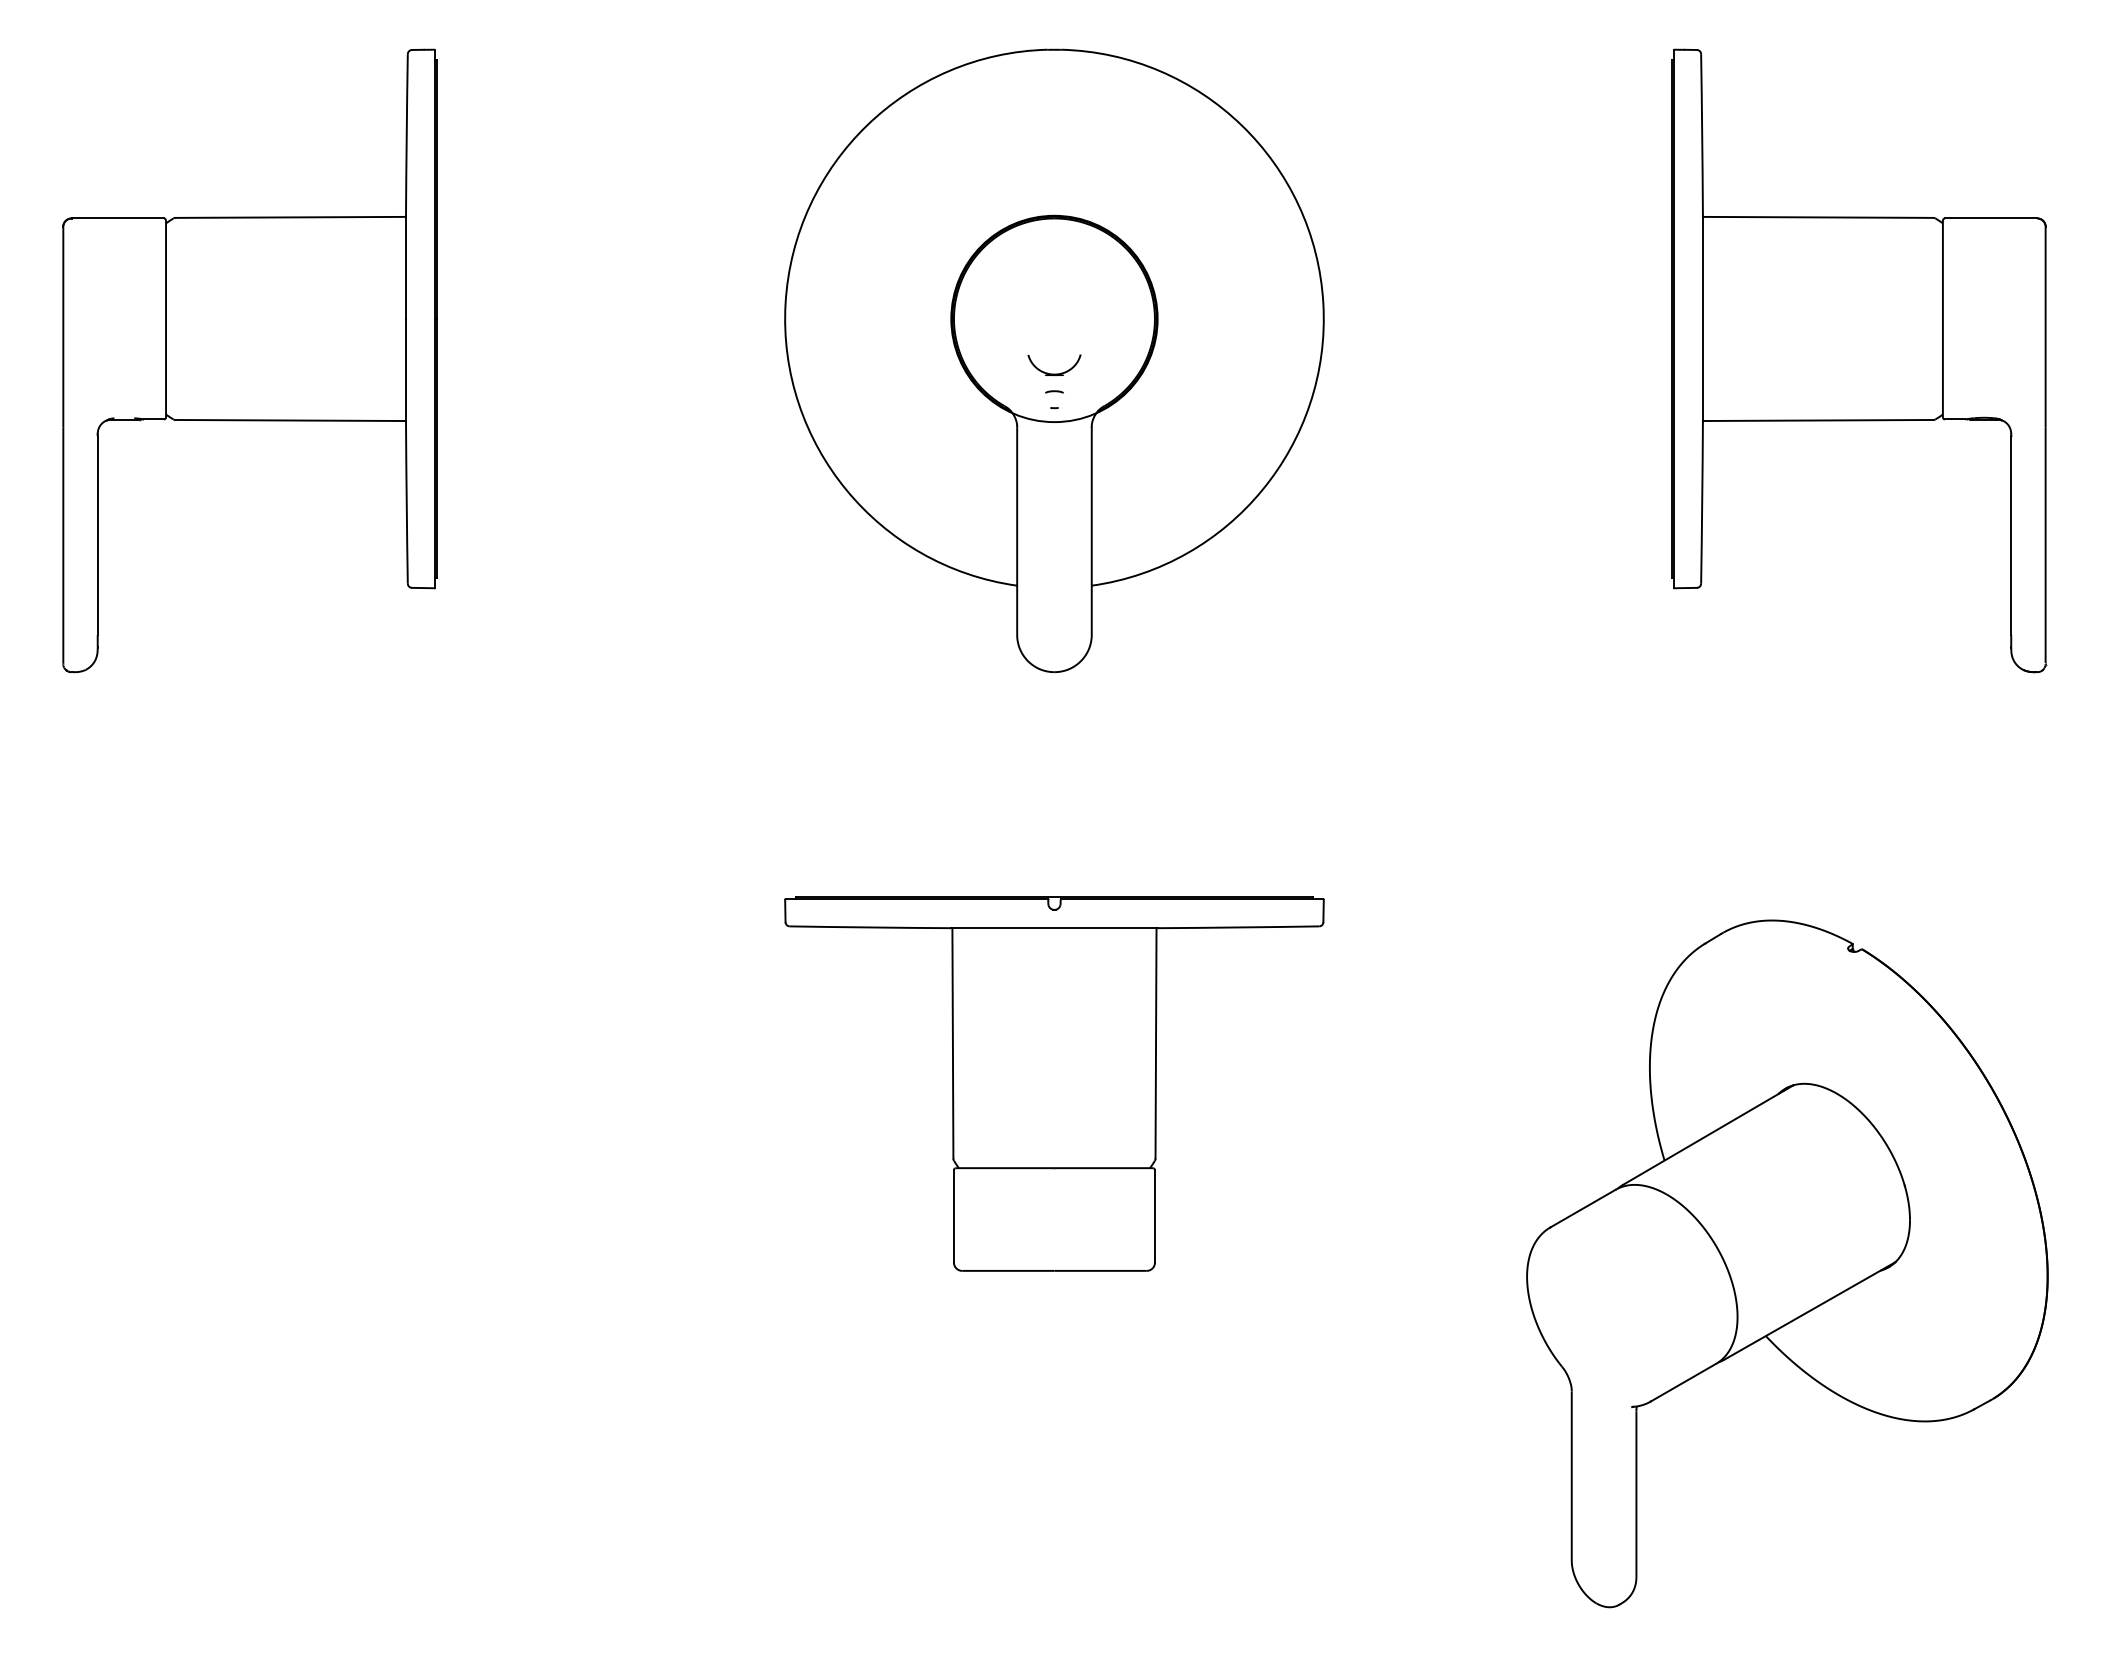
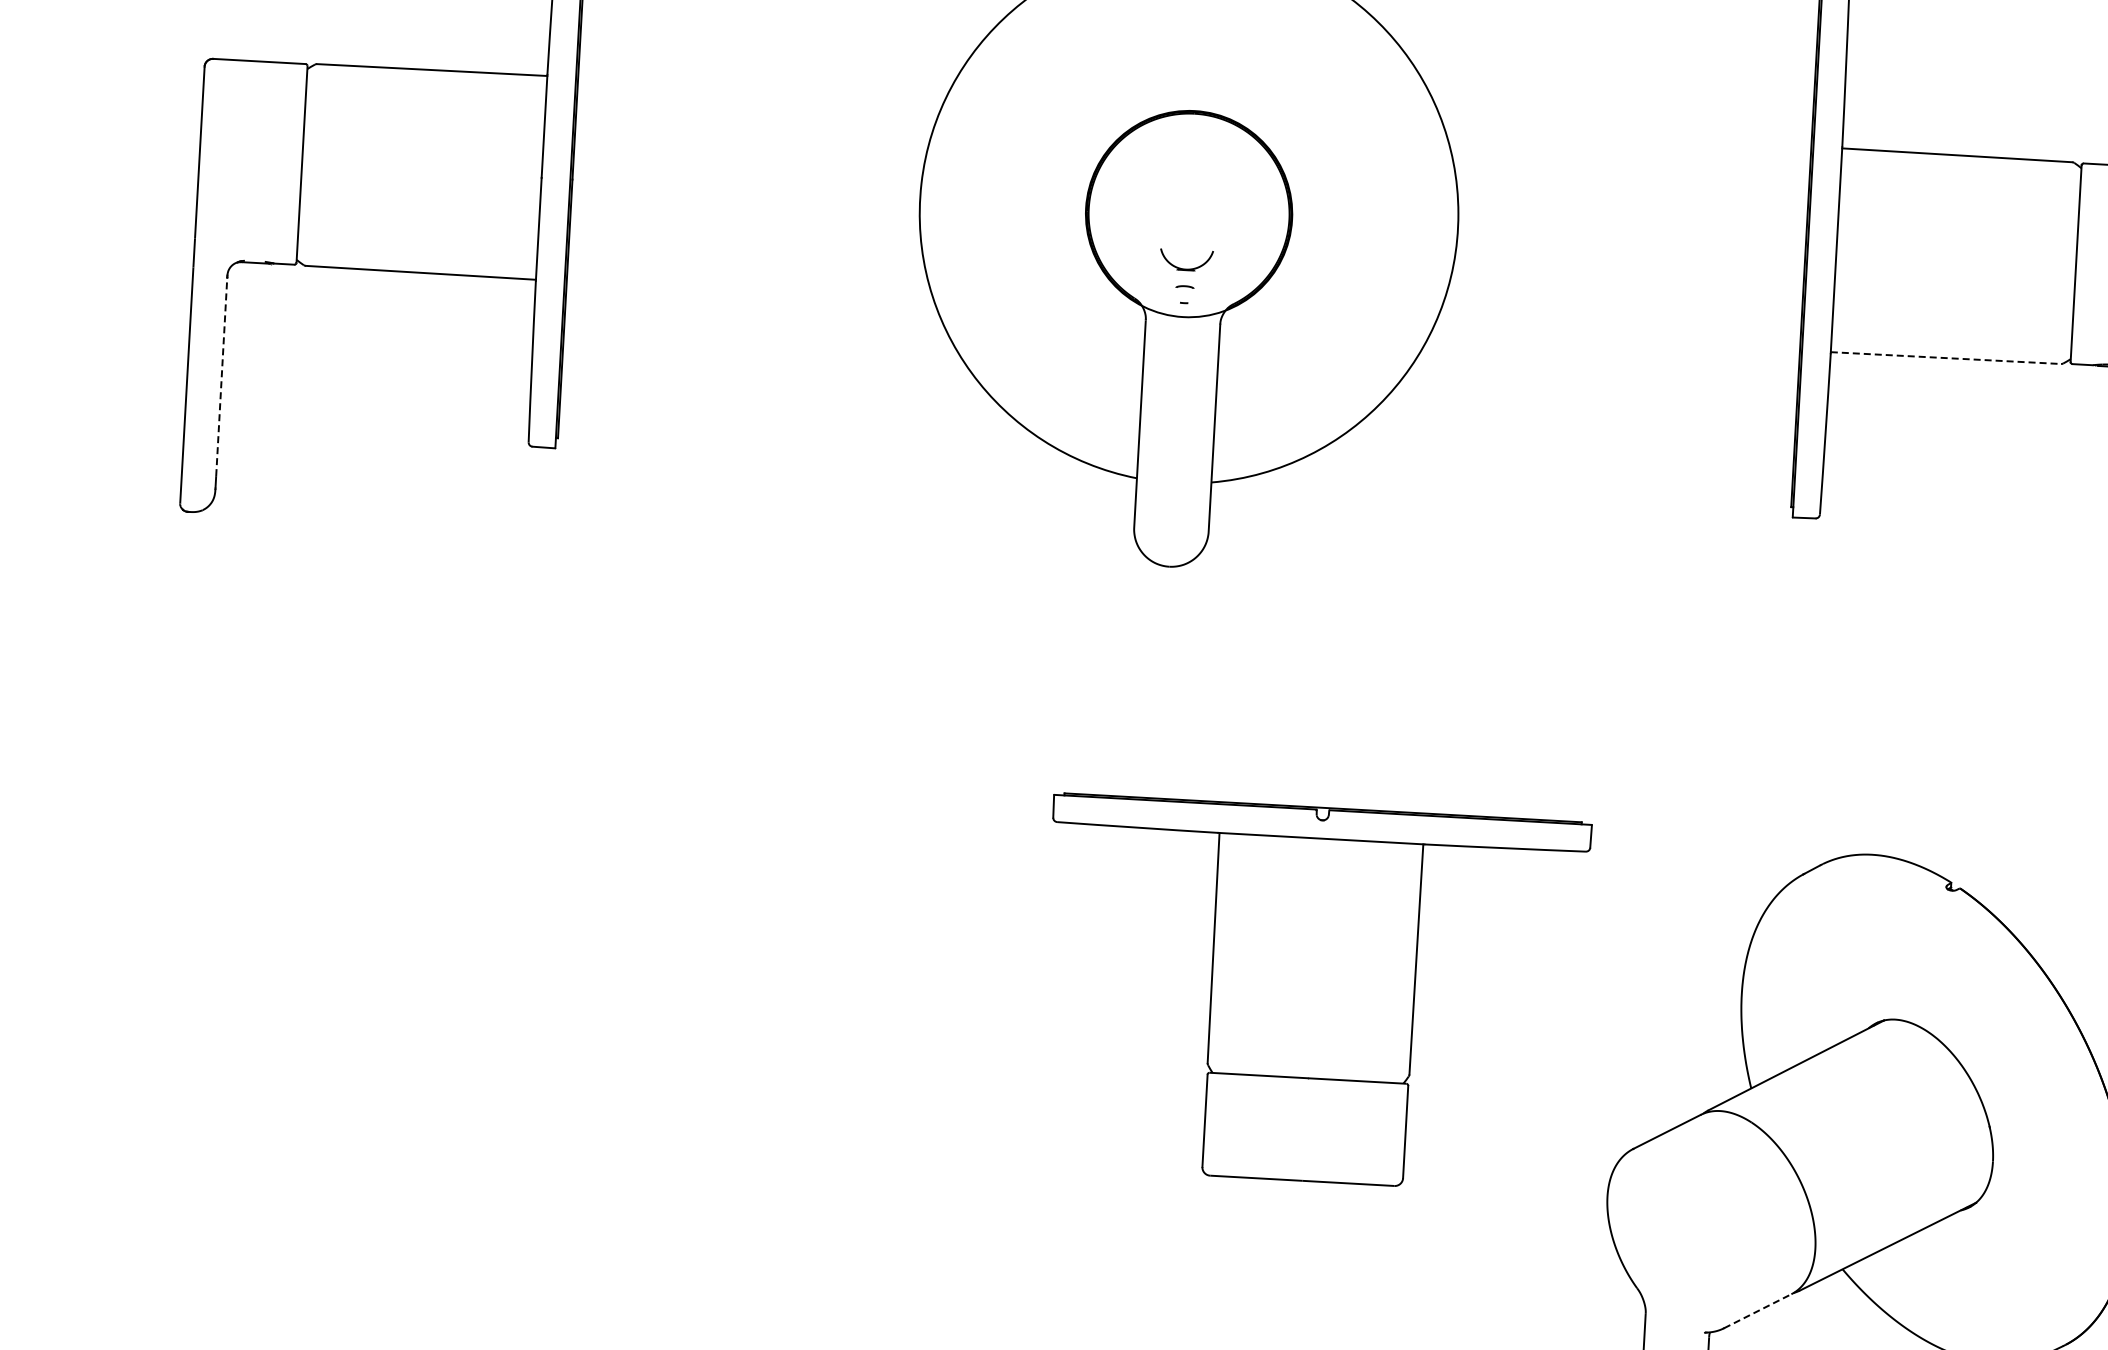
line: (1818, 420) -> (1946, 358), solid -> dashed
line: (97, 534) -> (221, 375), solid -> dashed
part: (1054, 1083) -> (1312, 993), moved
line: (1683, 1382) -> (1757, 1311), solid -> dashed

